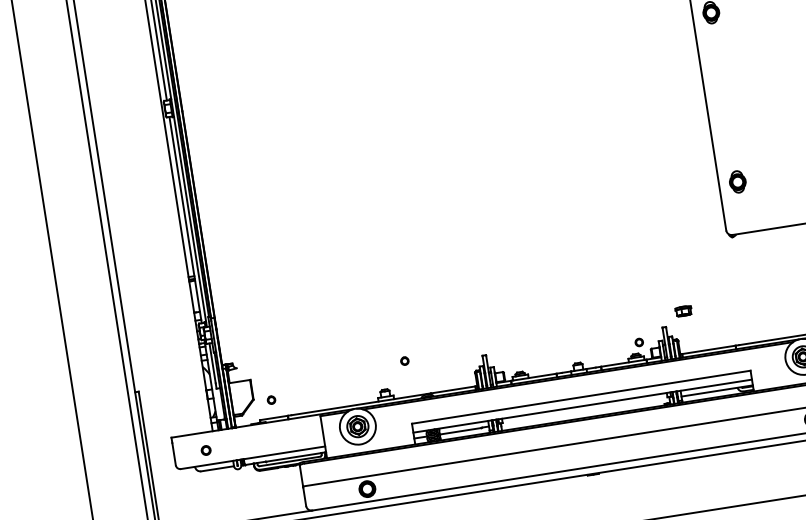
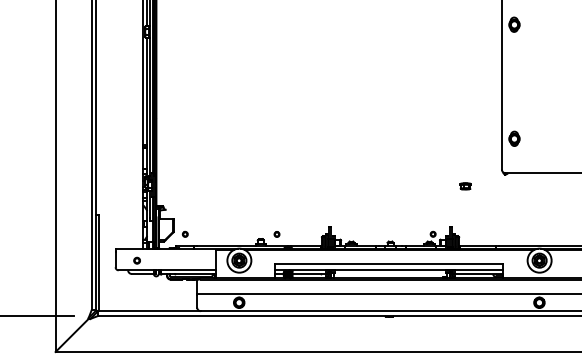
part: (683, 311) -> (465, 186), moved
part: (404, 361) -> (276, 234), moved

